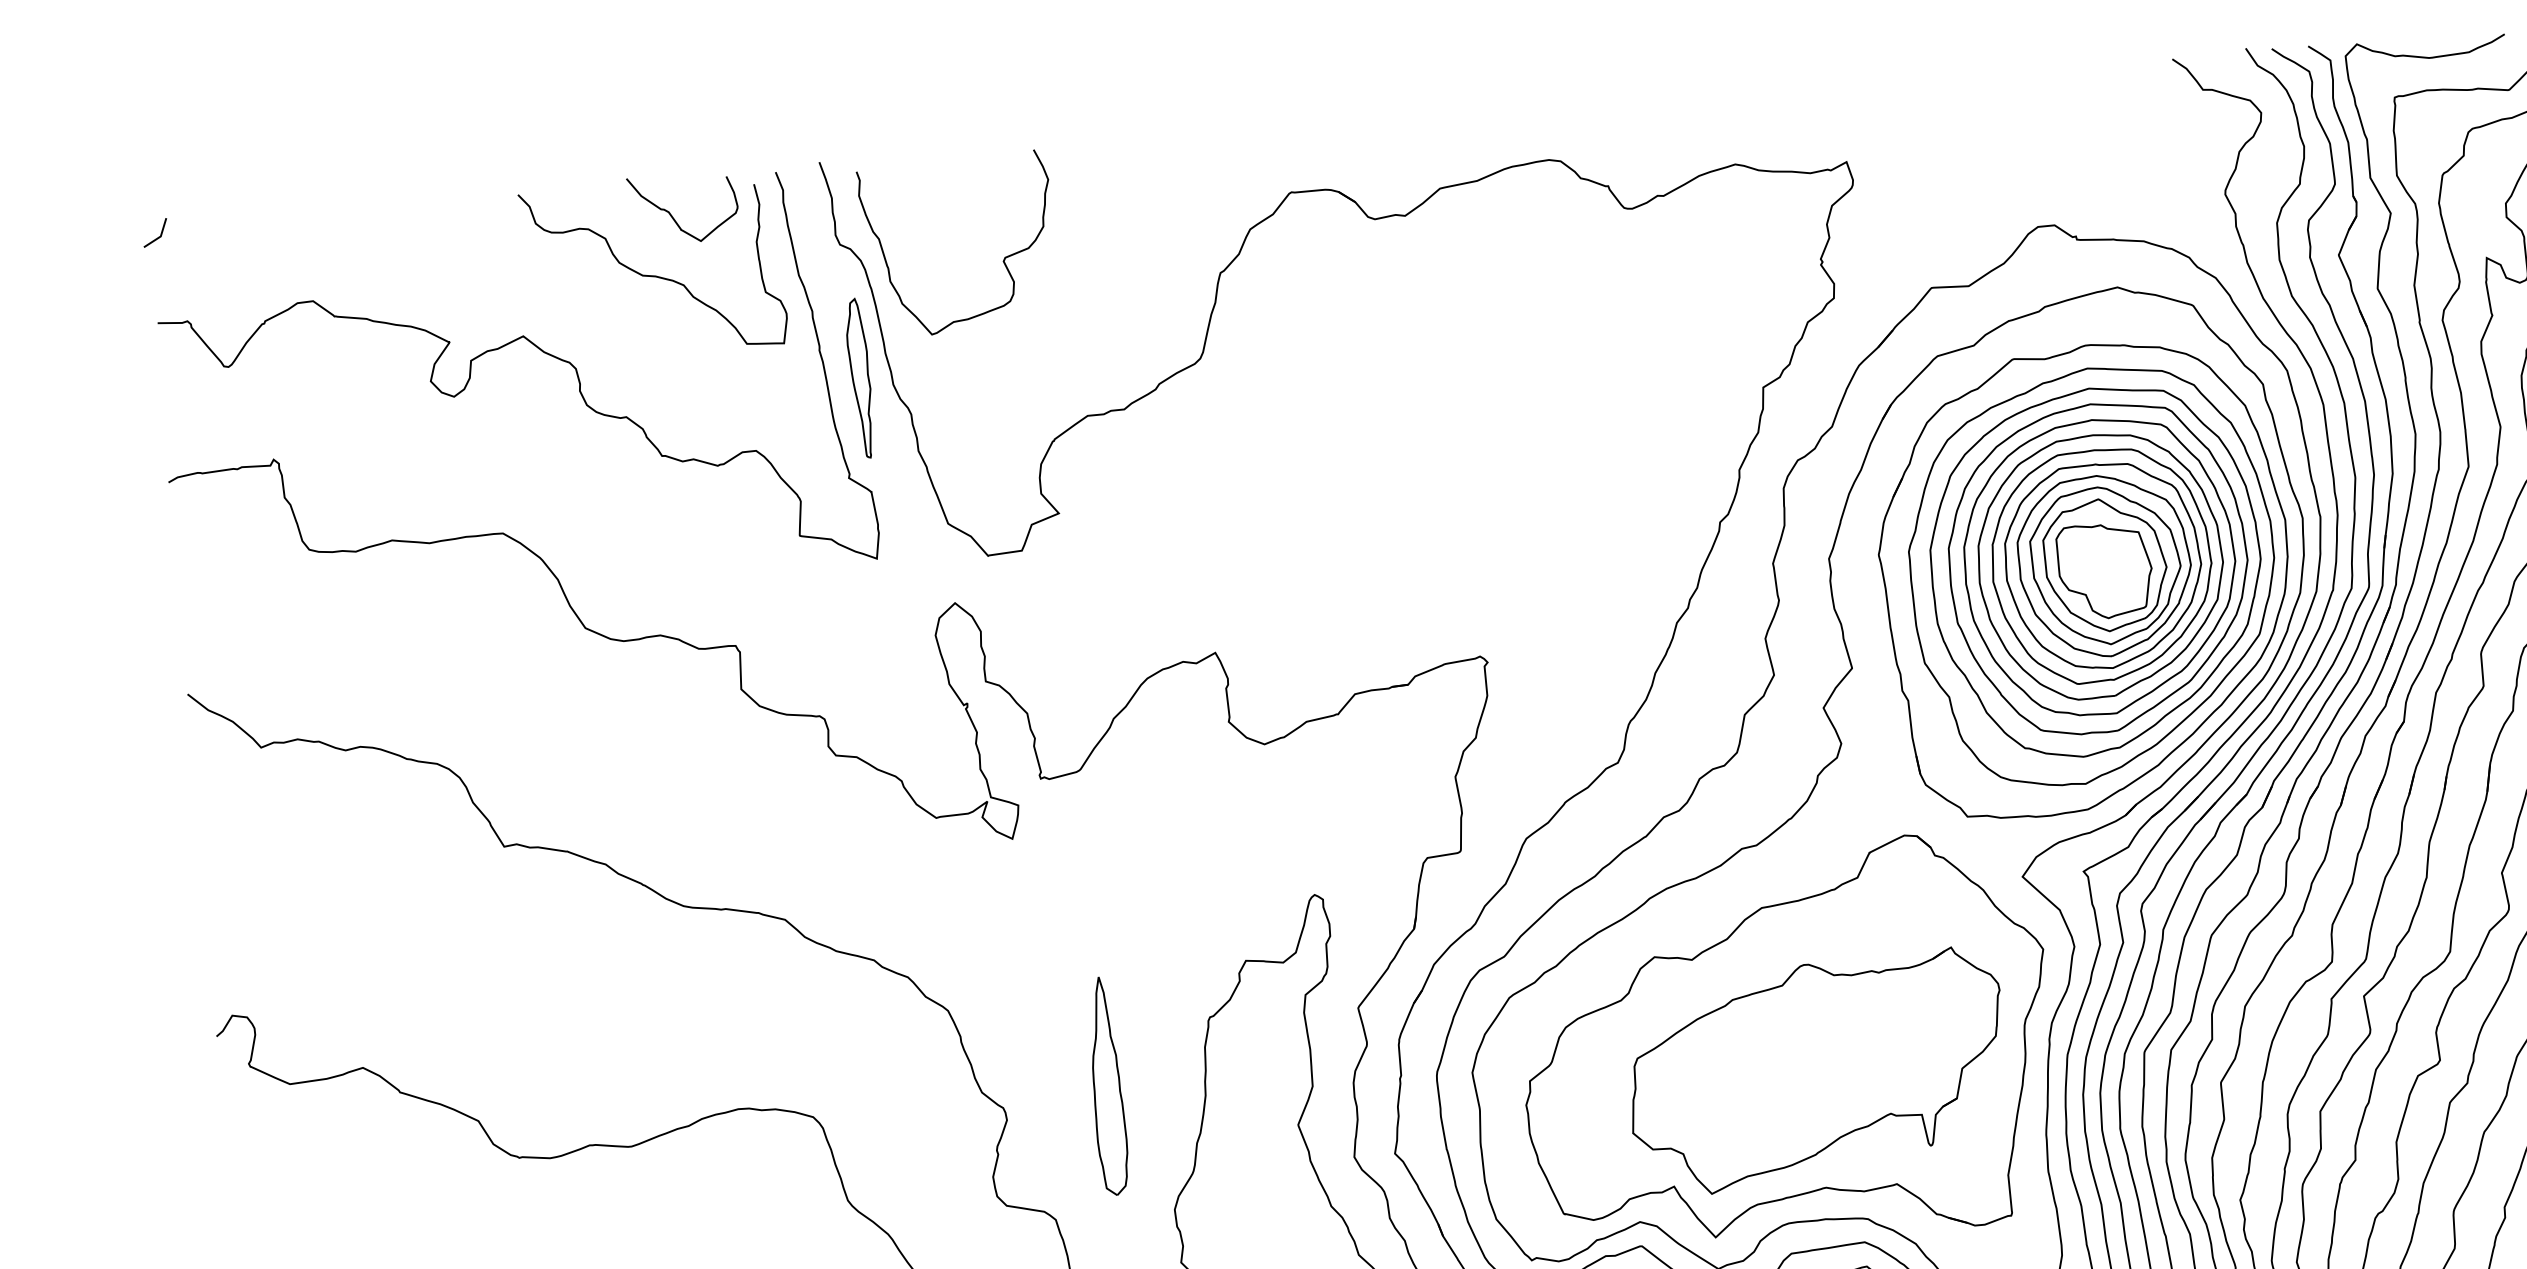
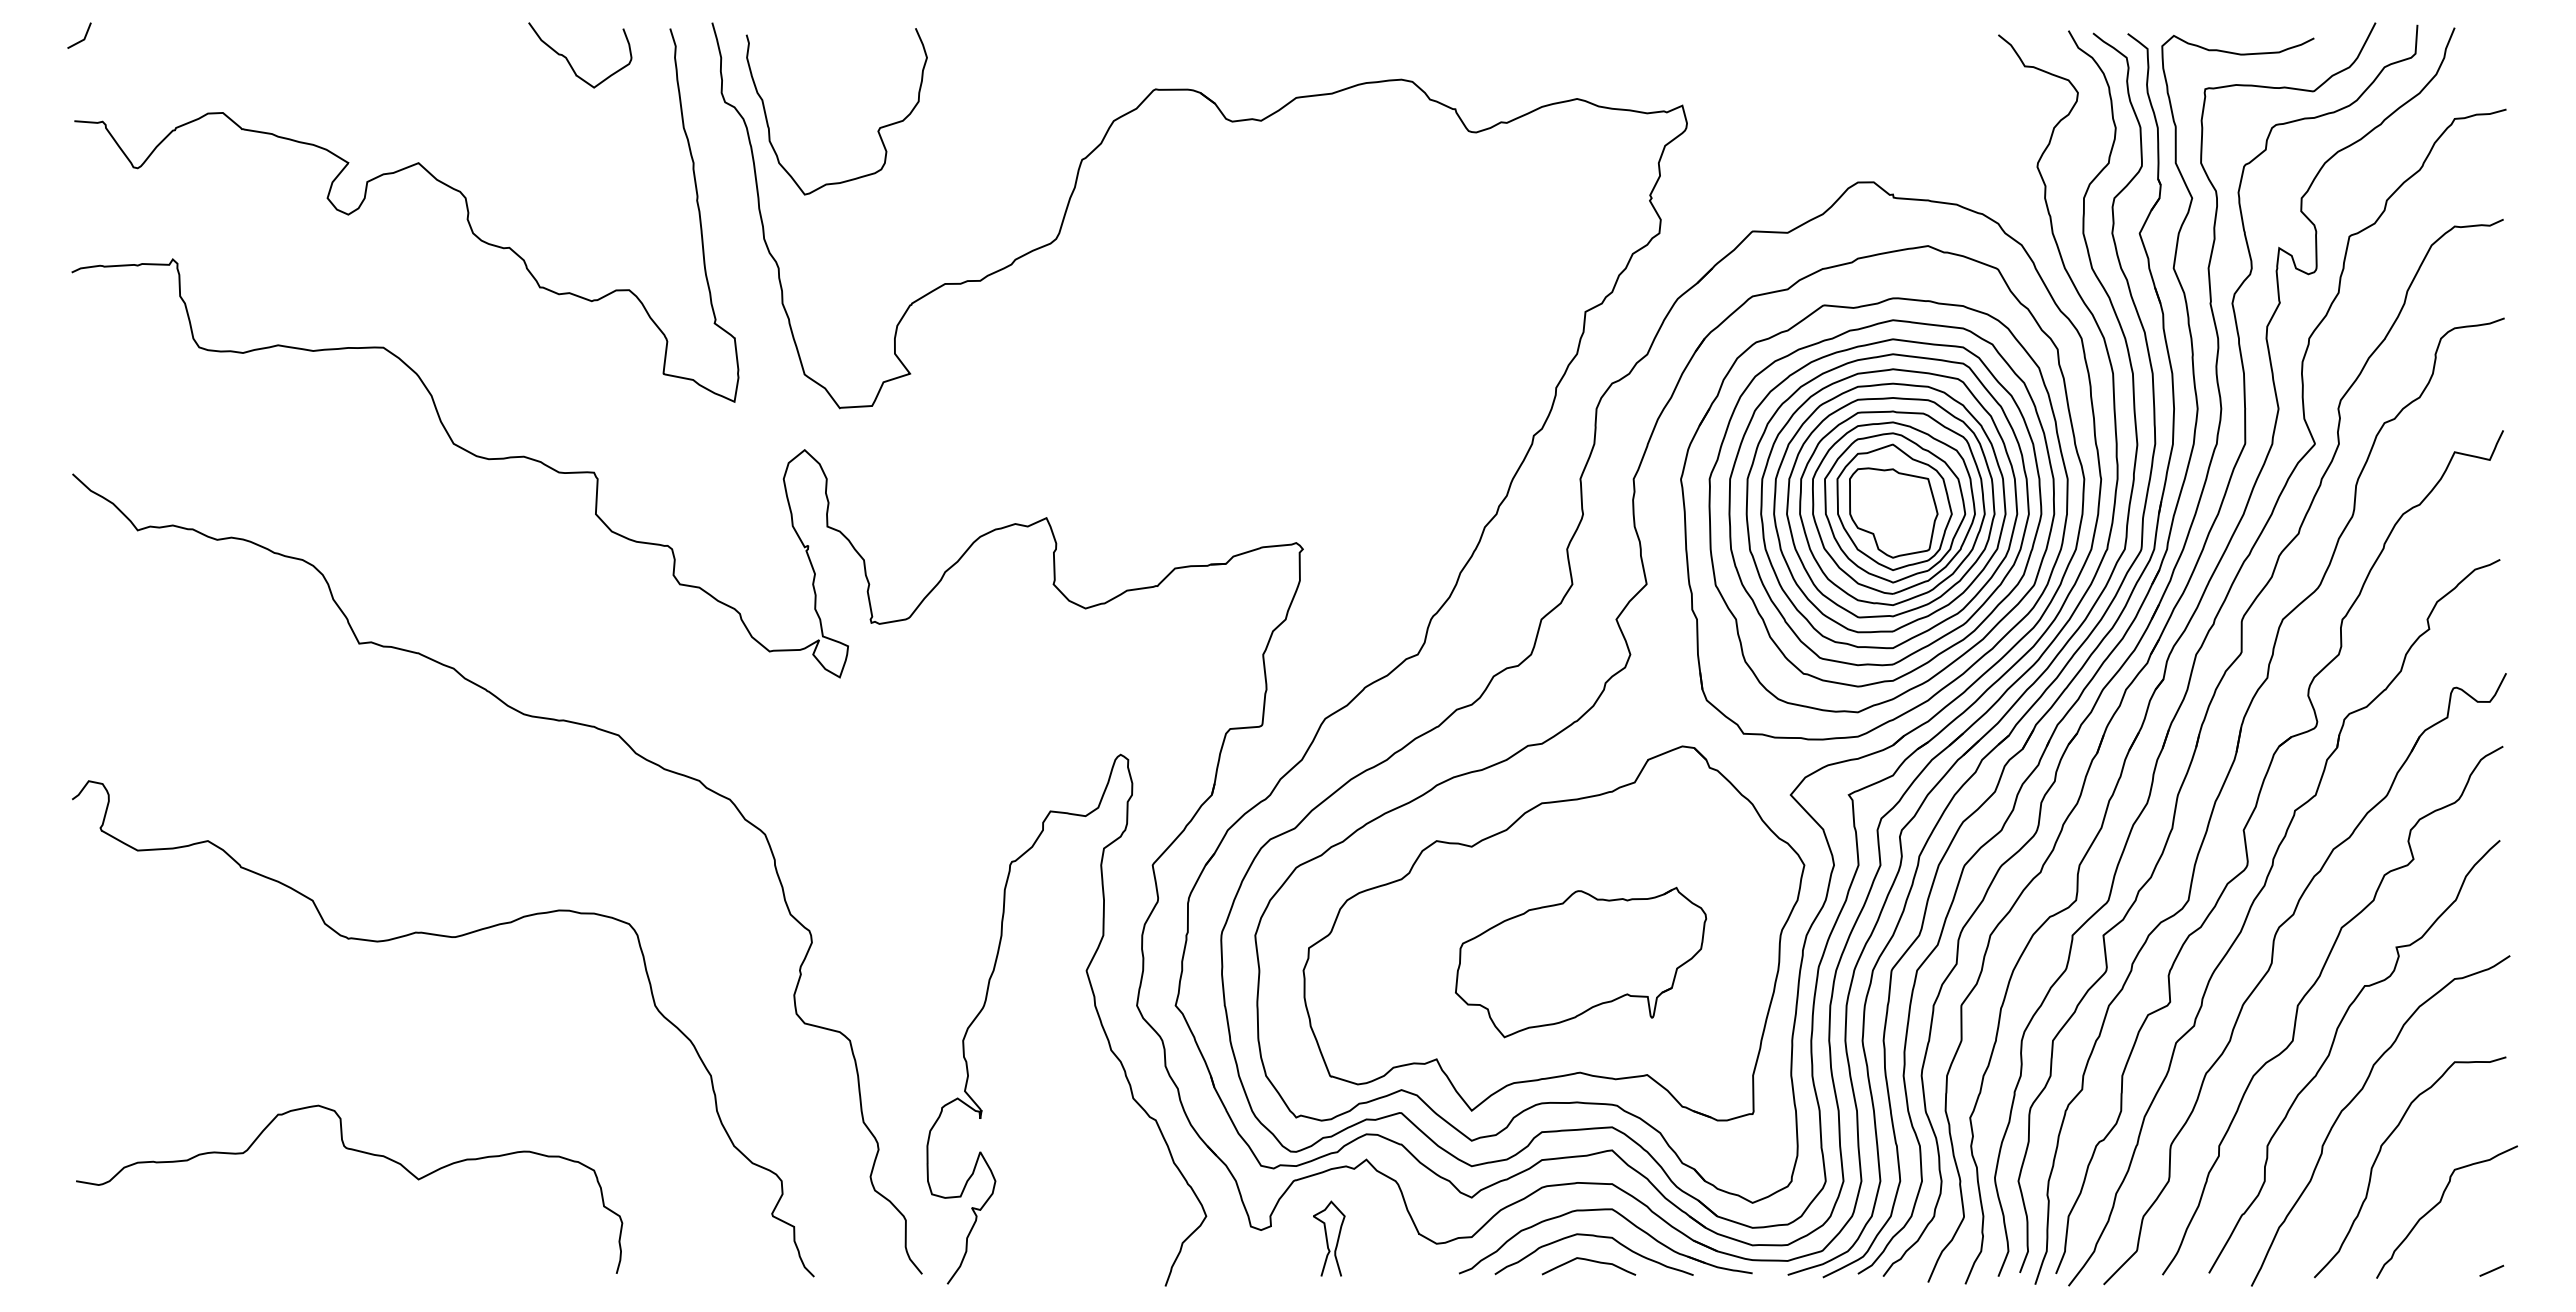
curve: (651, 274) -> (544, 115), removed
part: (860, 377) -> (733, 229), removed
part: (1816, 1071) -> (1580, 962), size x0.7
part: (1107, 1086) -> (909, 918), removed

